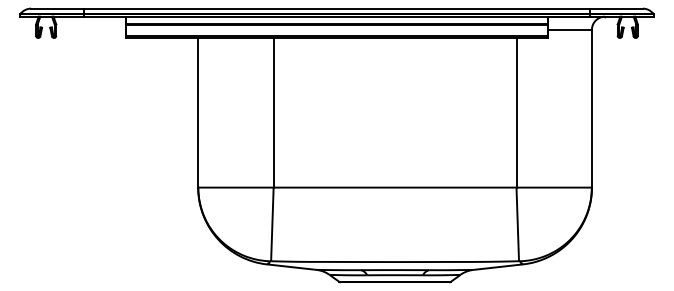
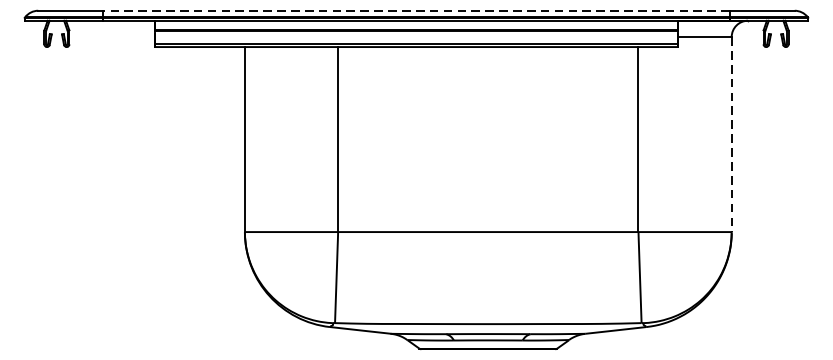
line: (336, 8) -> (415, 10), solid -> dashed
line: (591, 108) -> (731, 134), solid -> dashed

